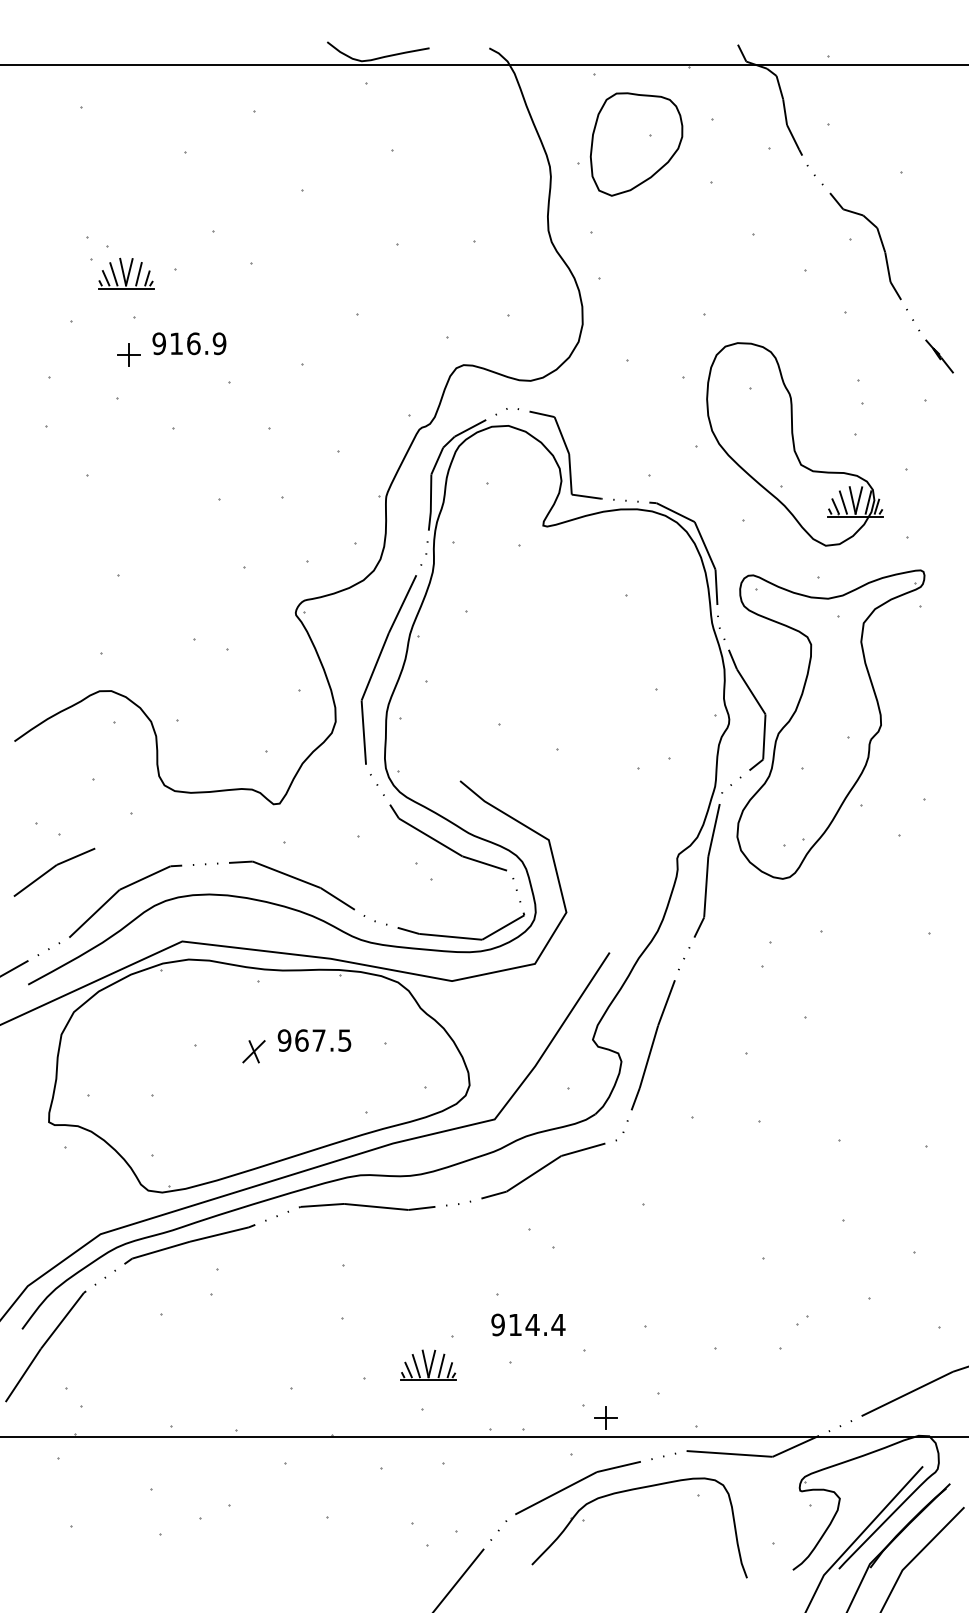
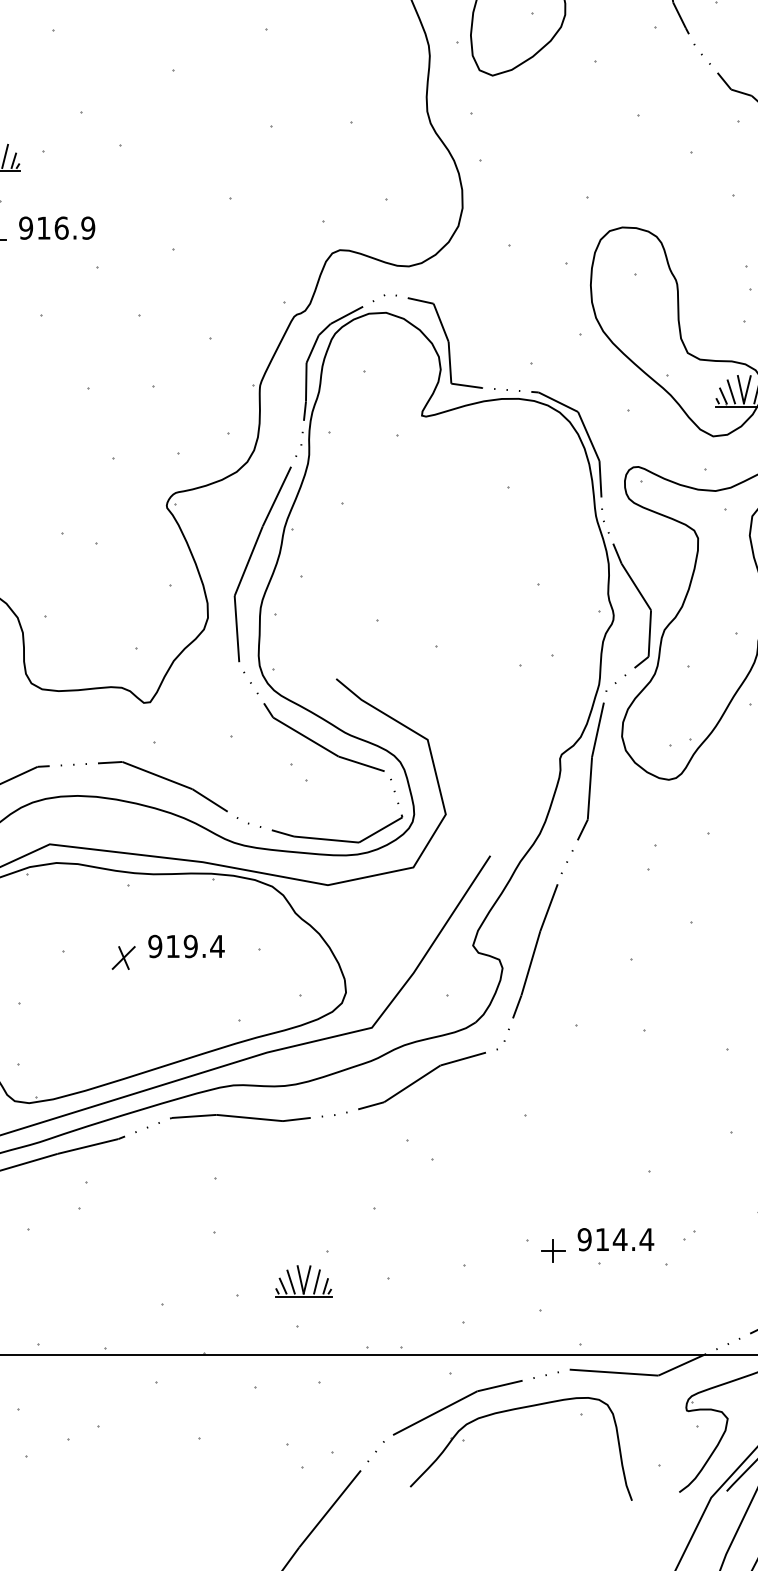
text: (323, 1040) -> (195, 946), 967.5 -> 919.4
text: (528, 1324) -> (615, 1239), moved
part: (605, 1417) -> (553, 1250), moved

